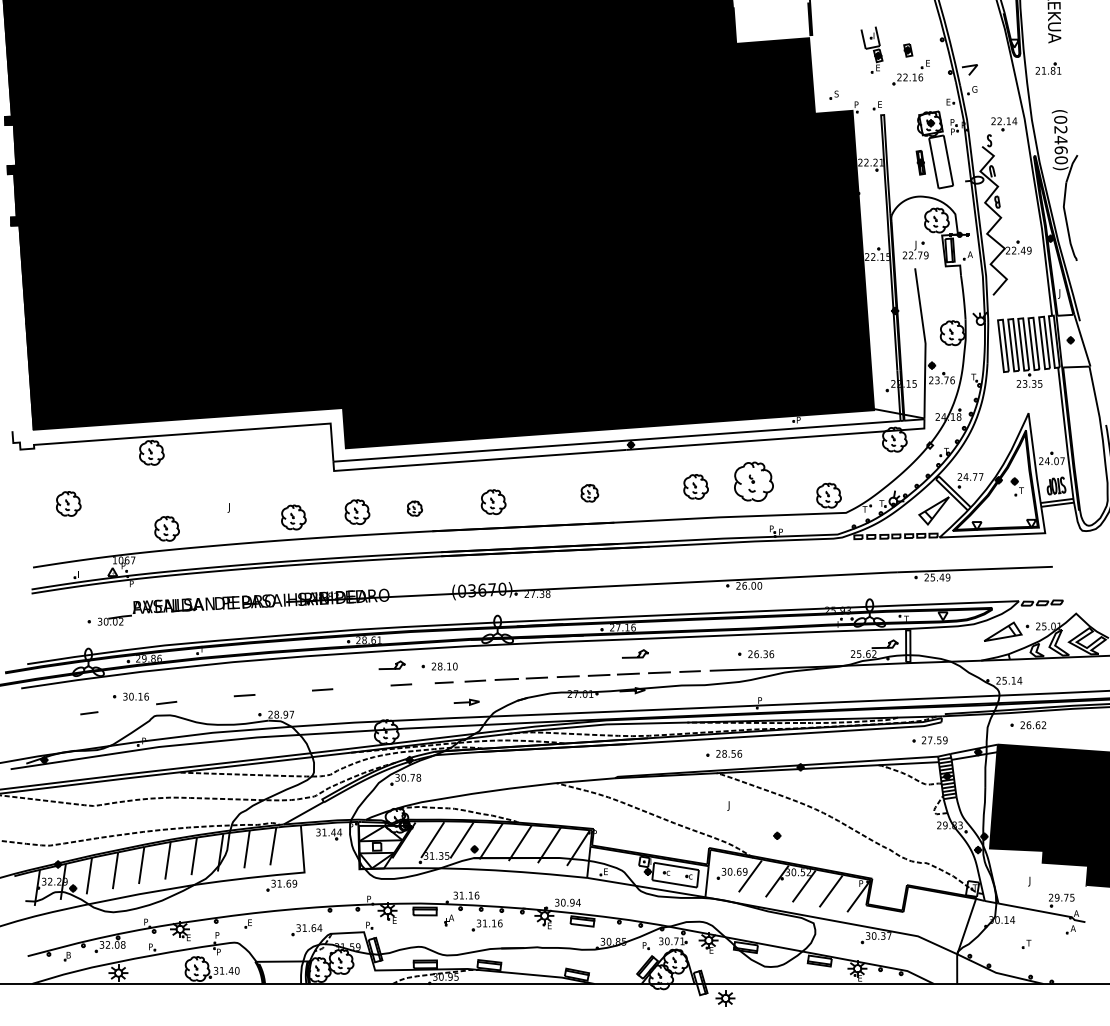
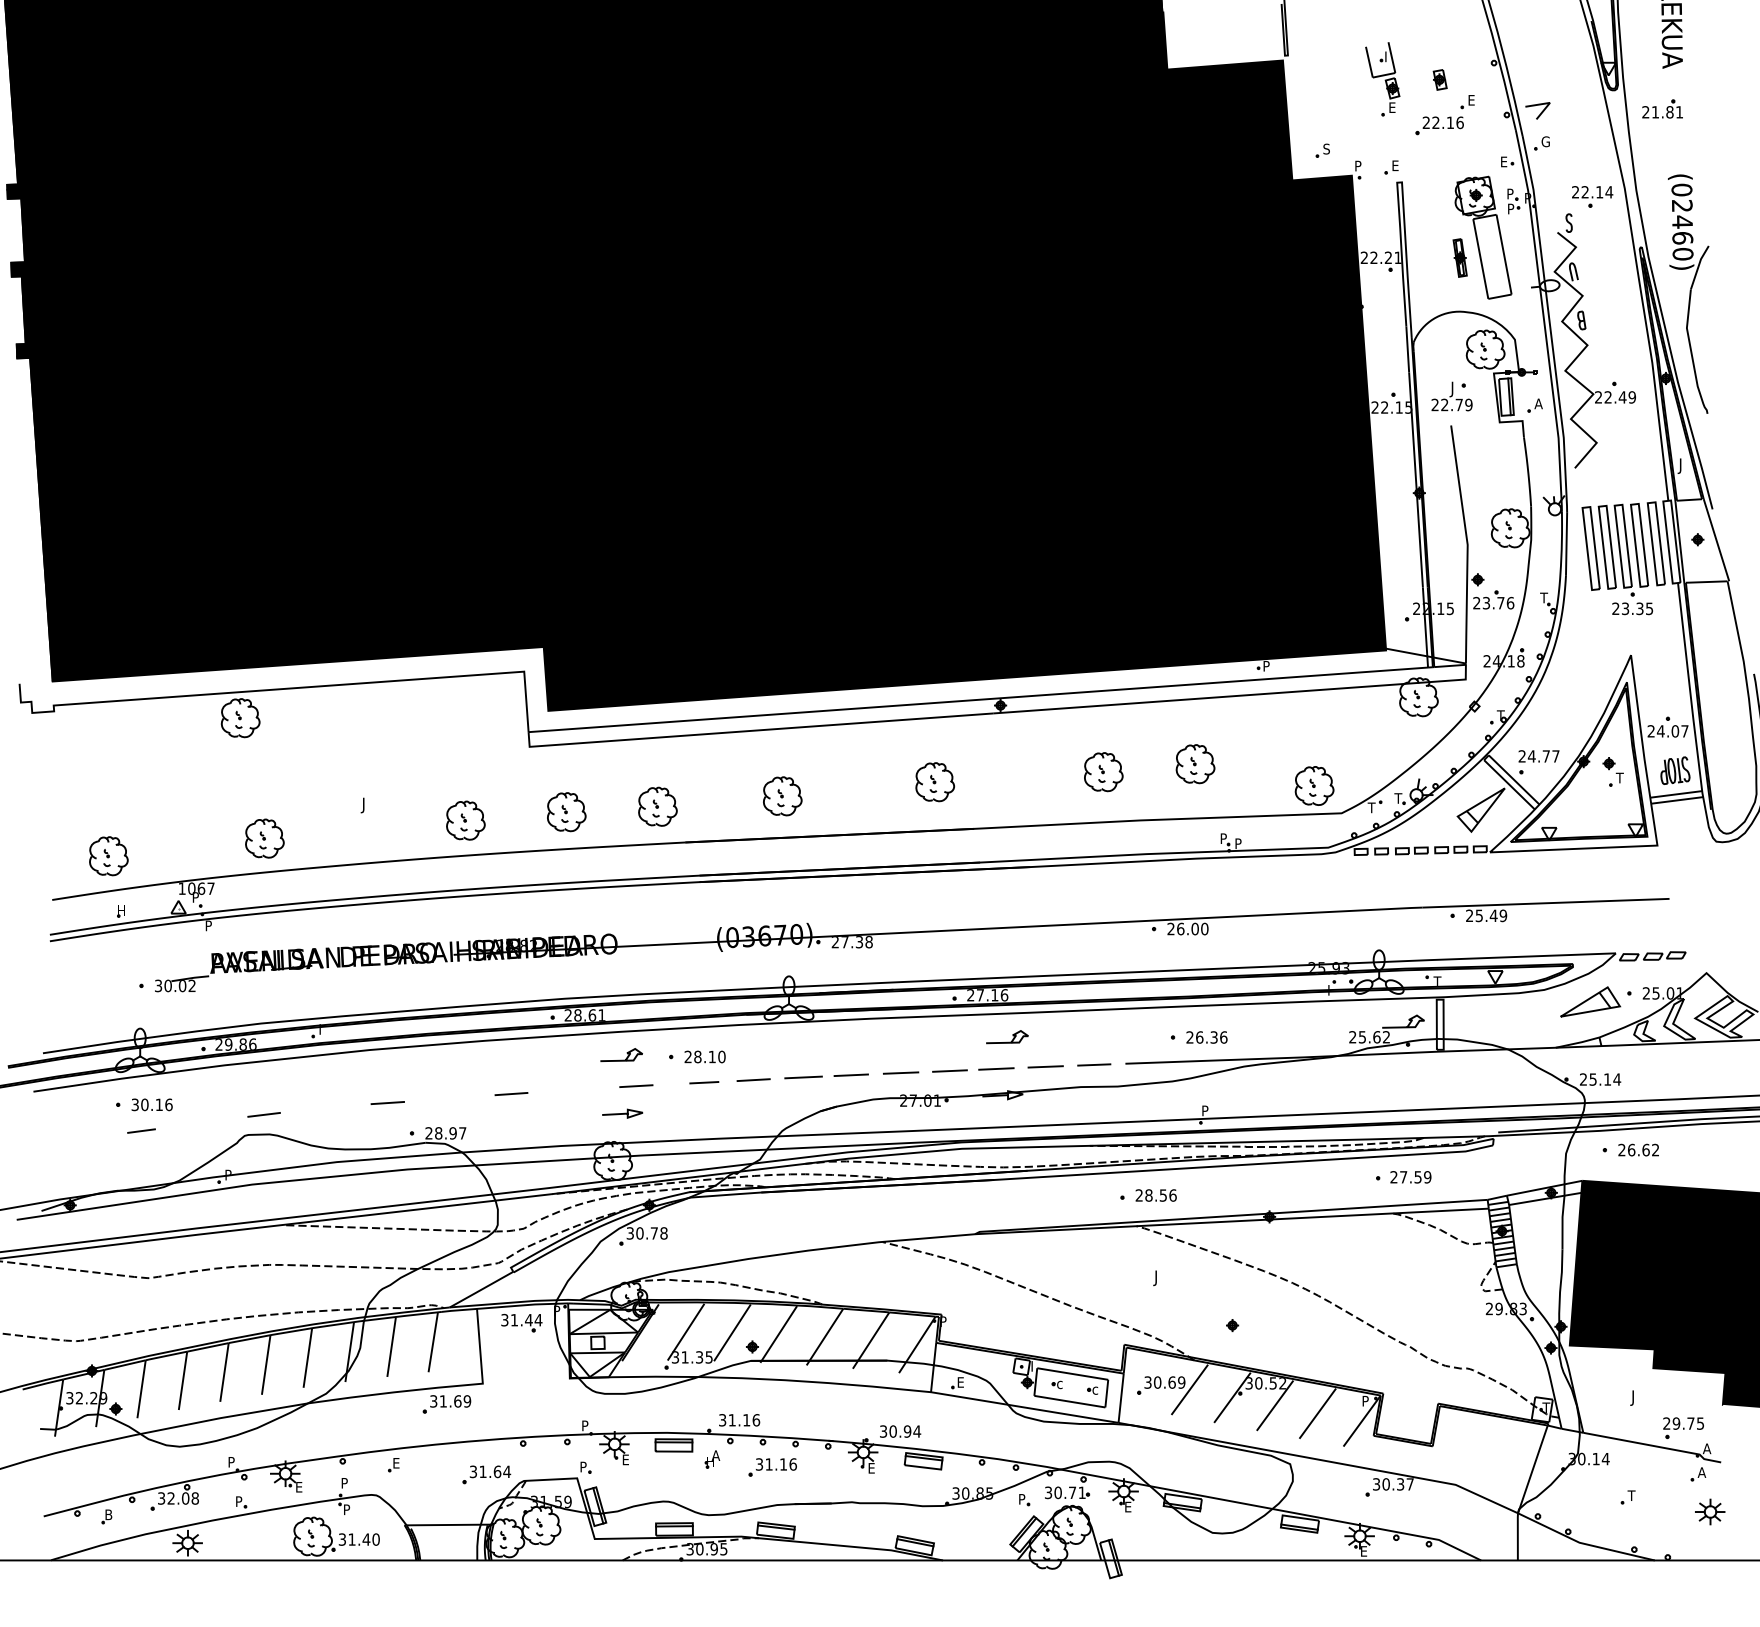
part: (753, 481) -> (1194, 763), size x0.62
part: (589, 493) -> (934, 782), size x1.43
part: (68, 503) -> (108, 855), moved
part: (414, 508) -> (657, 806), size x1.67
part: (130, 696) -> (143, 1104), moved
curve: (466, 701) -> (622, 1112), moved
part: (929, 740) -> (1402, 1177), moved
part: (725, 998) -> (1710, 1512), moved

